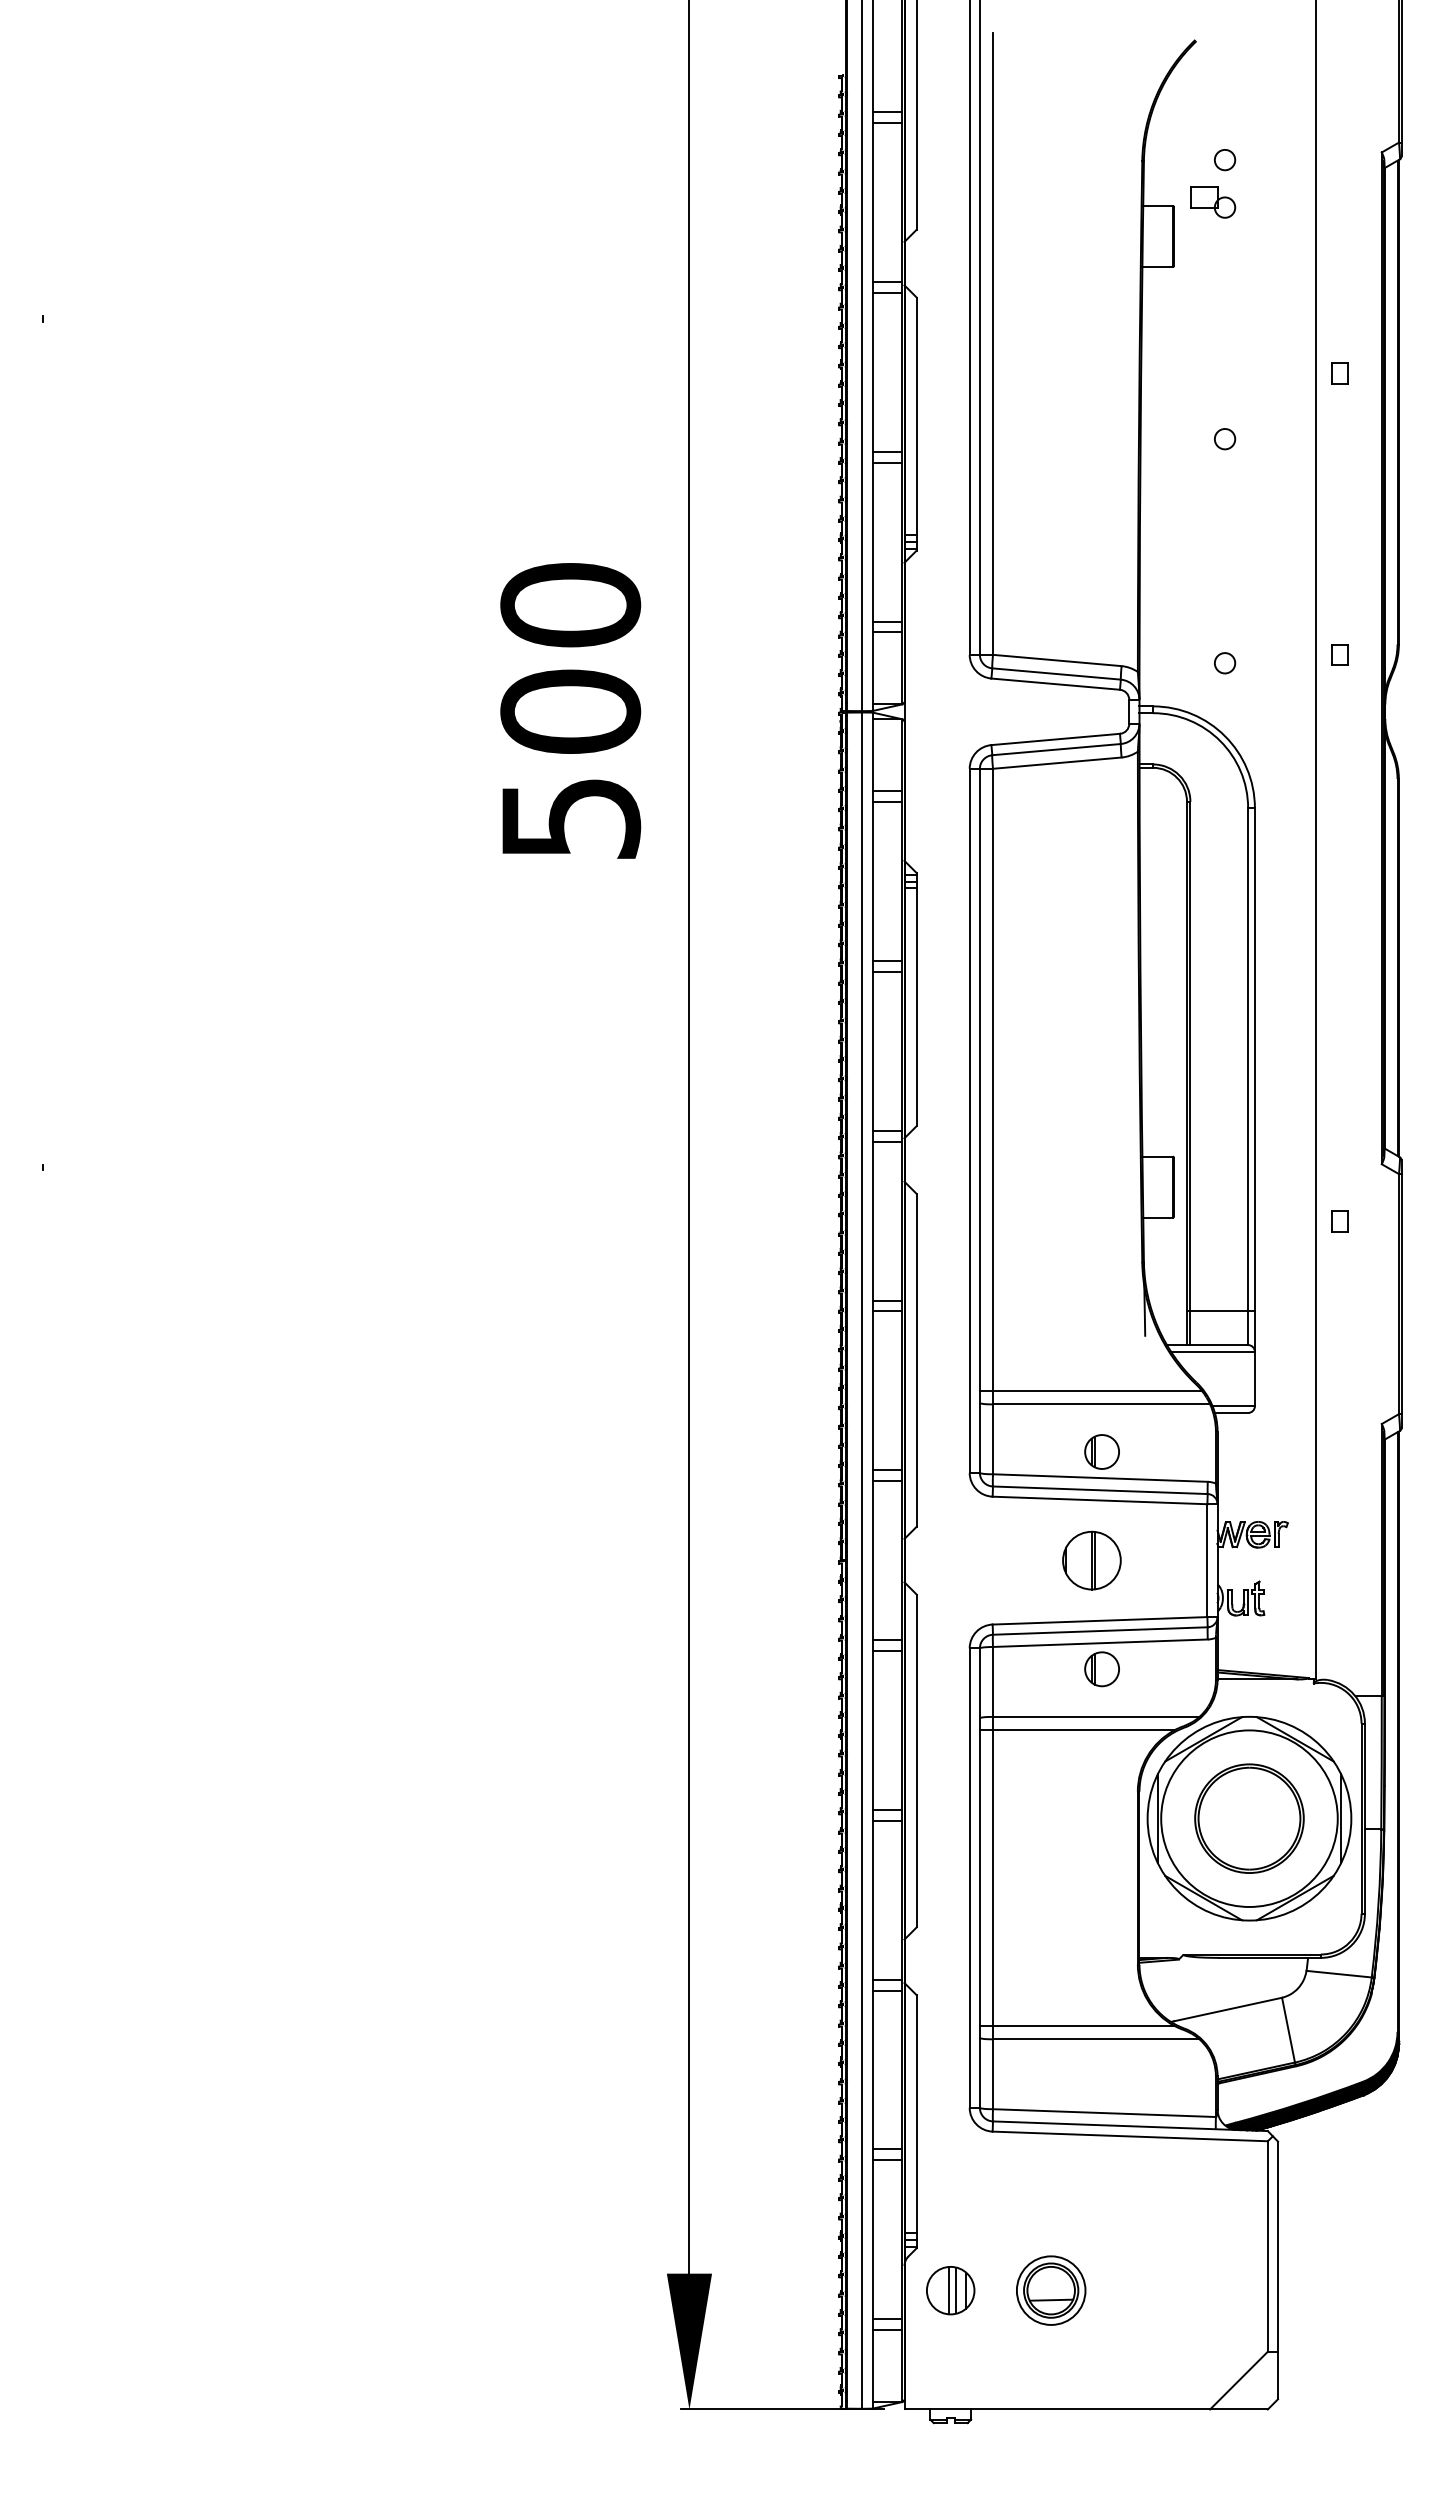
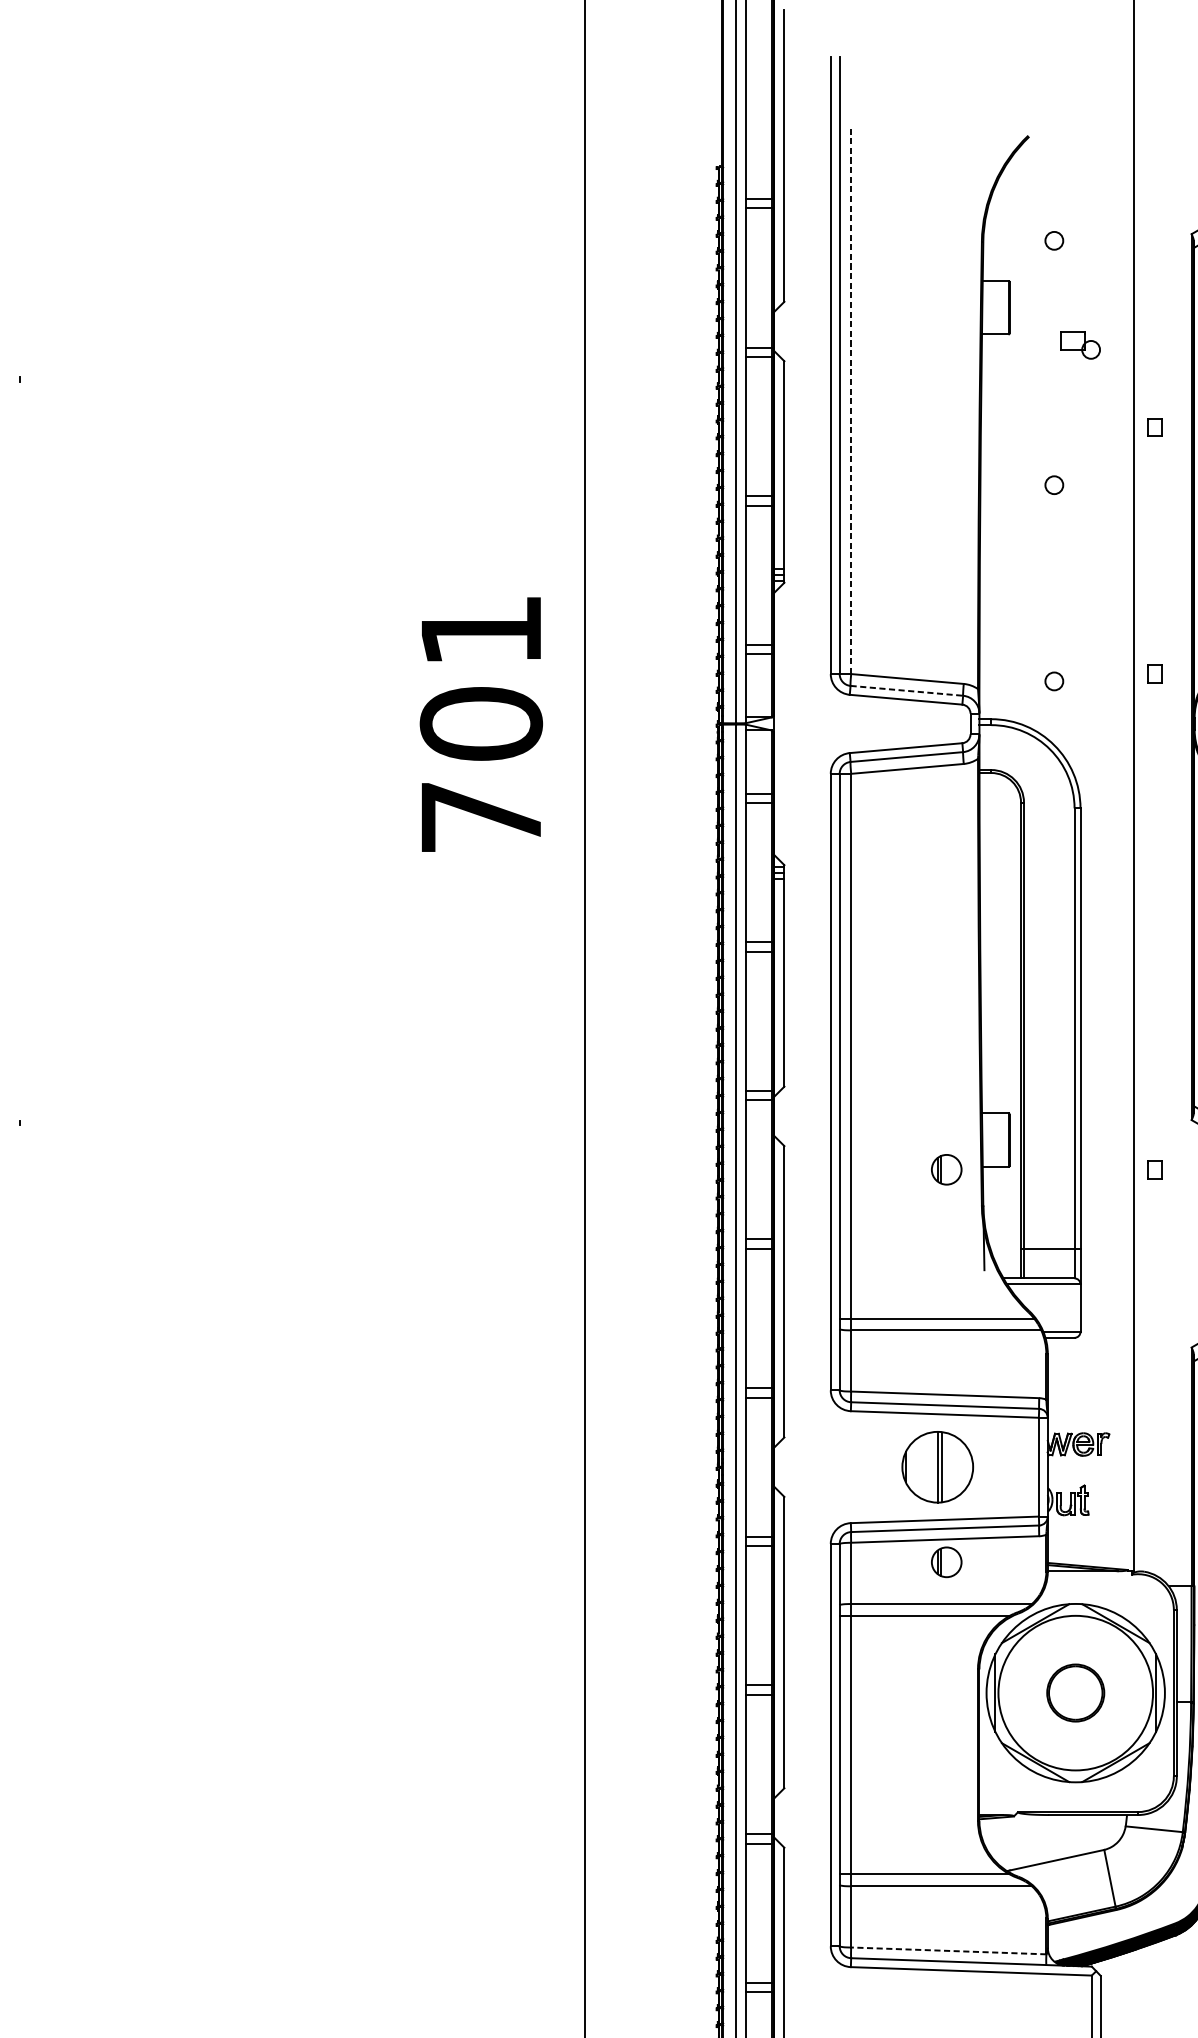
part: (1213, 202) -> (1081, 345), moved
line: (993, 343) -> (851, 401), solid -> dashed
line: (1056, 674) -> (906, 691), solid -> dashed
text: (570, 710) -> (481, 722), 500 -> 701
part: (1101, 1451) -> (946, 1169), moved
part: (1091, 1560) -> (937, 1467), size x1.4
part: (1249, 1818) -> (1075, 1692), size x0.6
line: (1104, 2113) -> (948, 1951), solid -> dashed

